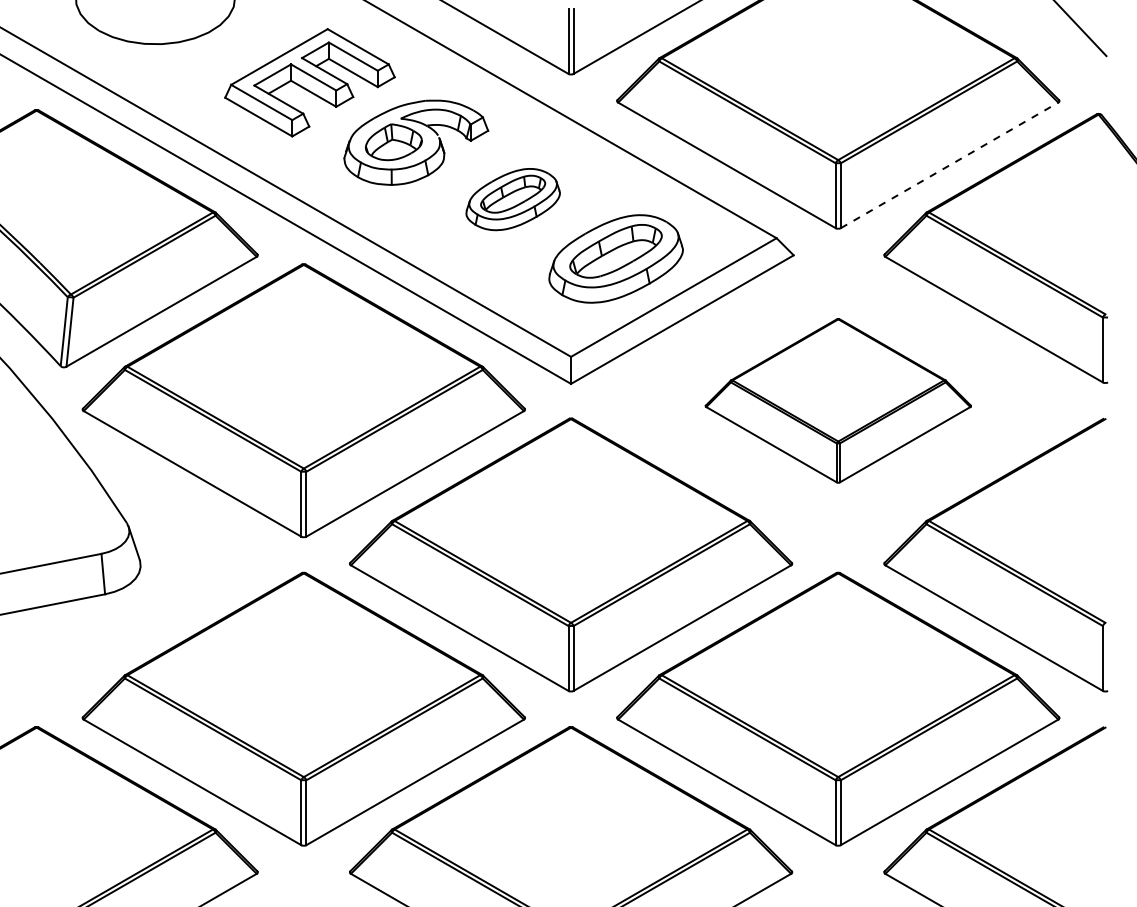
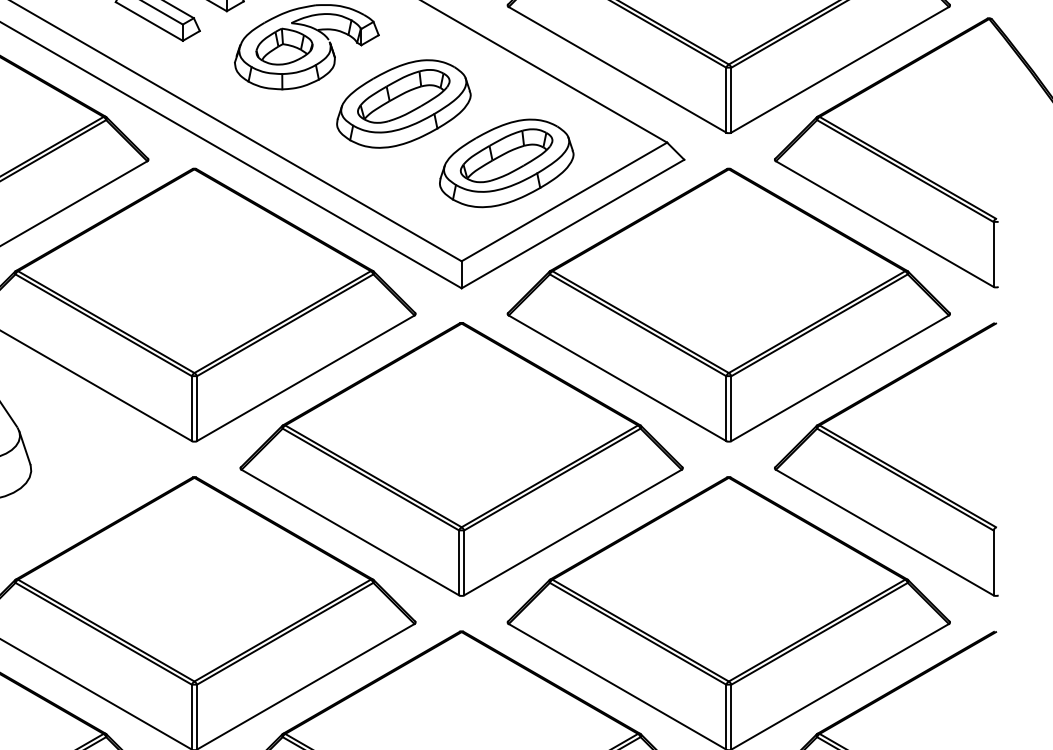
line: (949, 165) -> (840, 69), dashed -> solid
part: (512, 199) -> (403, 103), size x1.43
part: (838, 400) -> (729, 304), size x1.67

